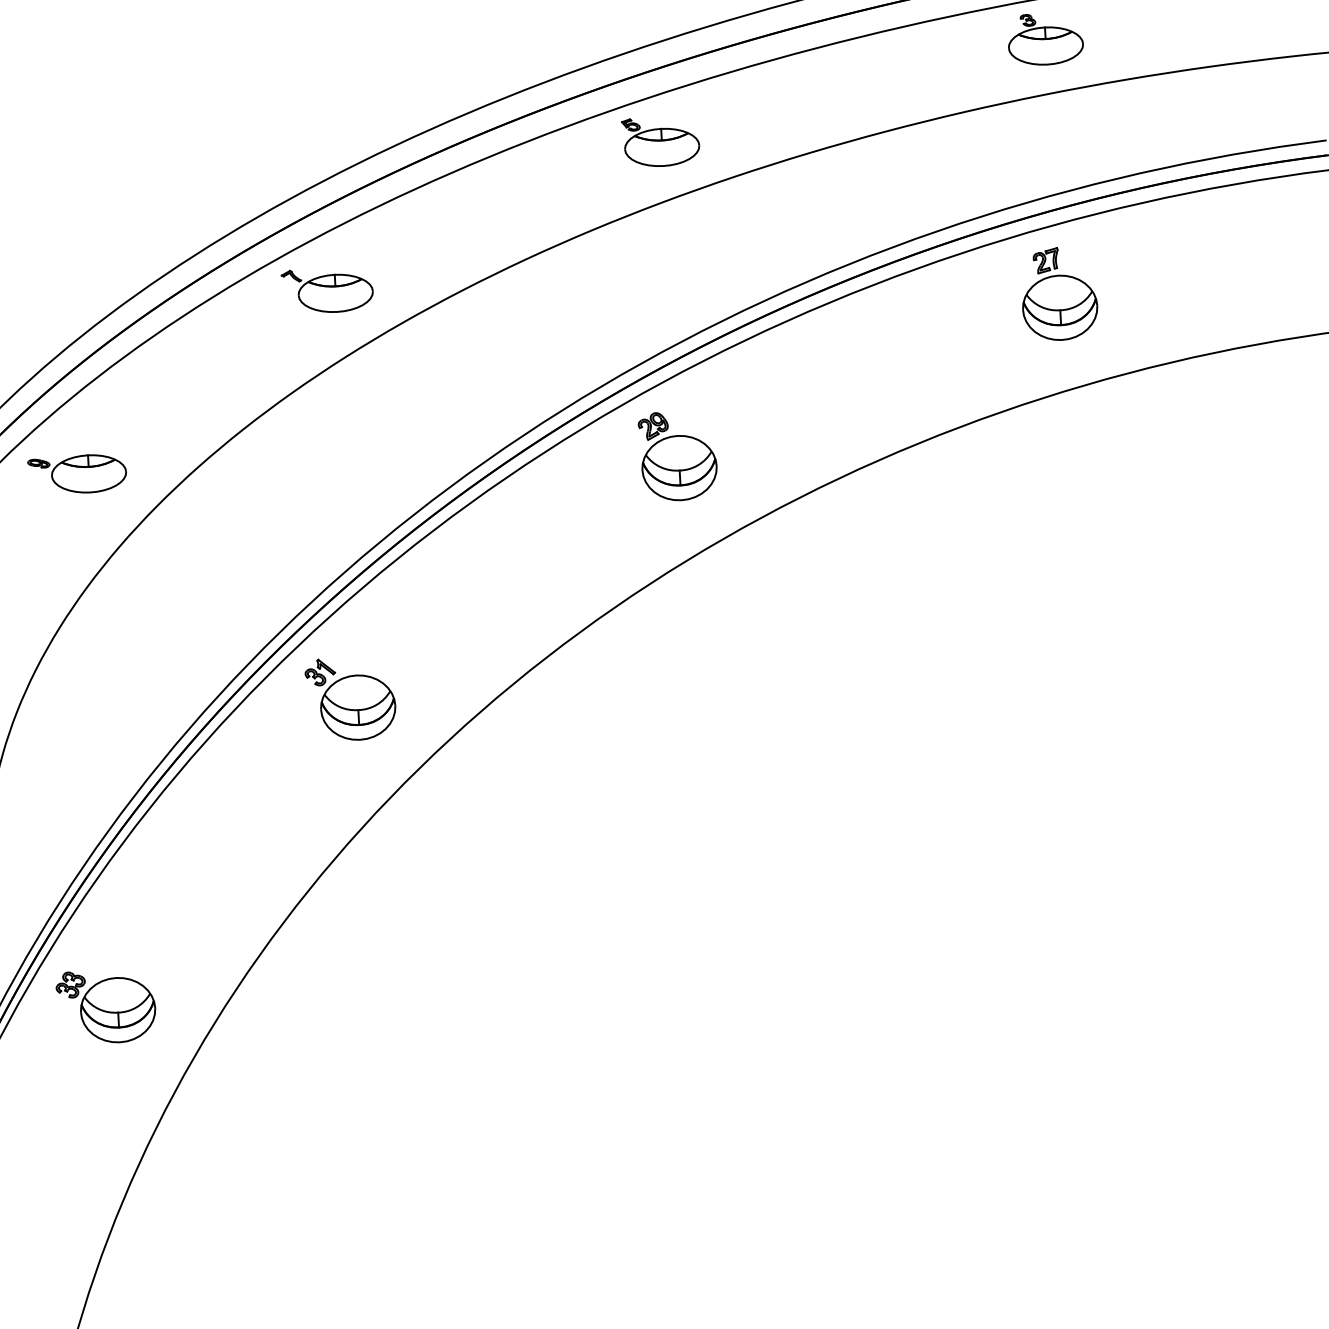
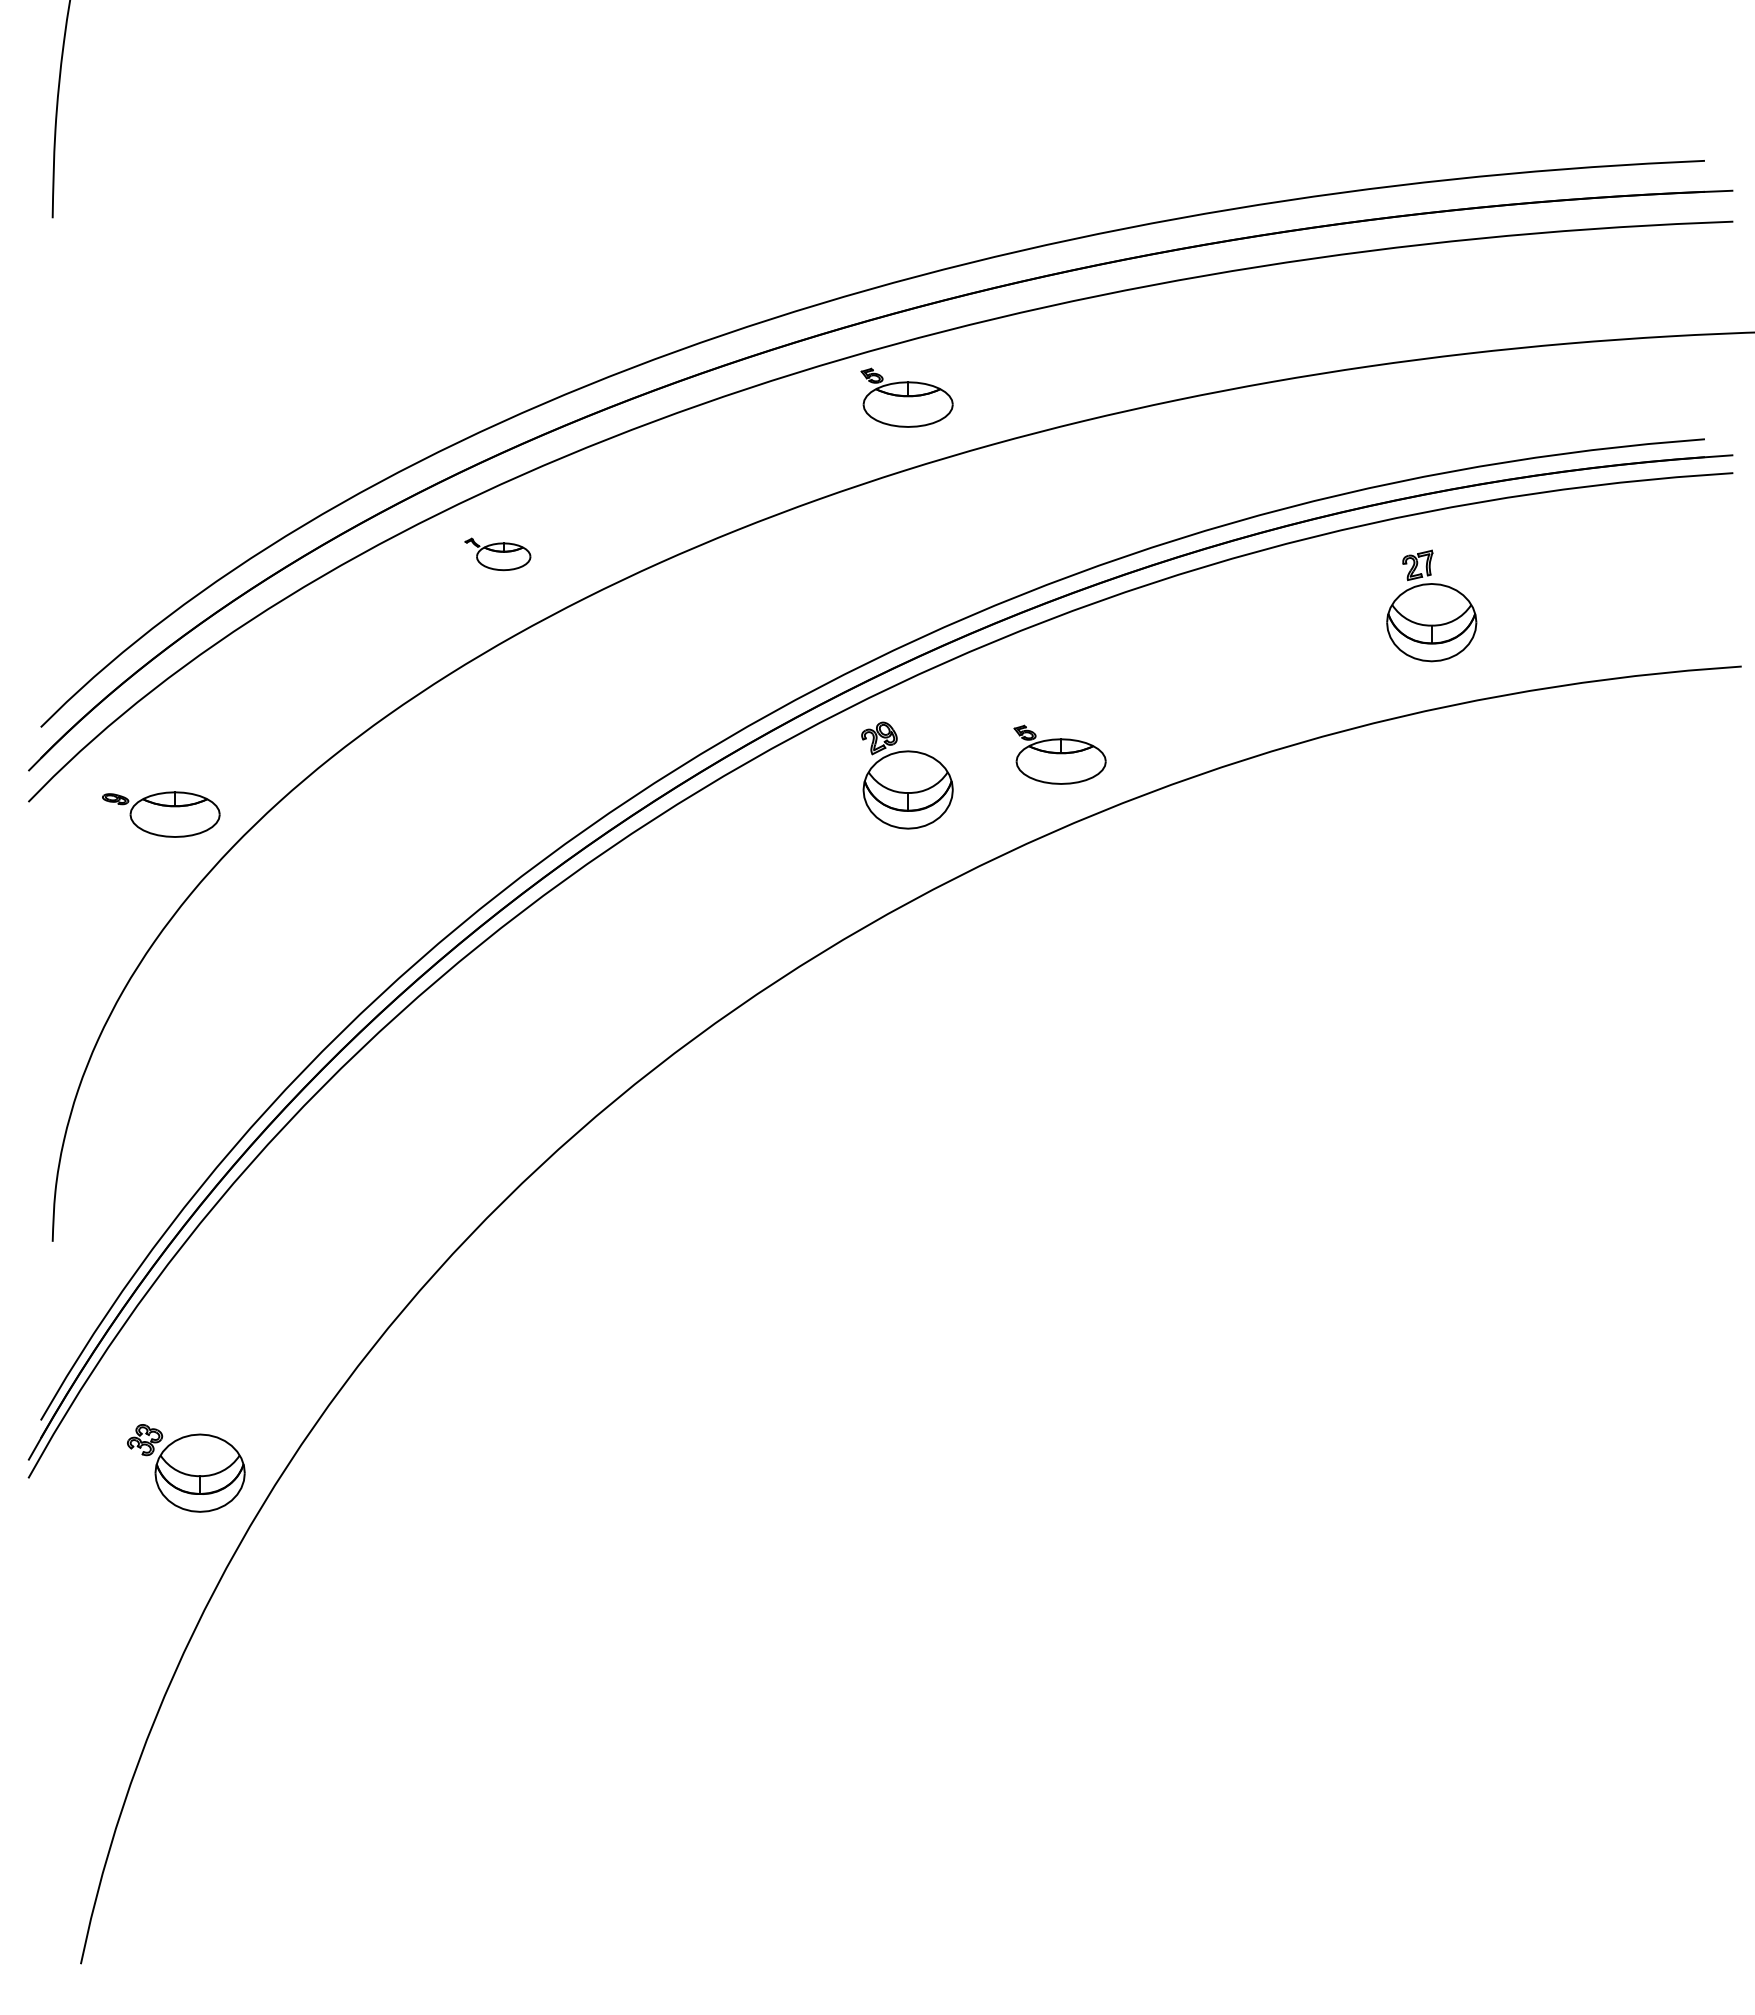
part: (1045, 38) -> (1374, 299), removed
part: (327, 290) -> (497, 554), size x0.6
part: (1059, 293) -> (1431, 605), moved
part: (803, 431) -> (1059, 754), added
part: (77, 474) -> (161, 814), moved
part: (351, 699) -> (499, 1045), removed
part: (106, 1006) -> (186, 1468), moved

